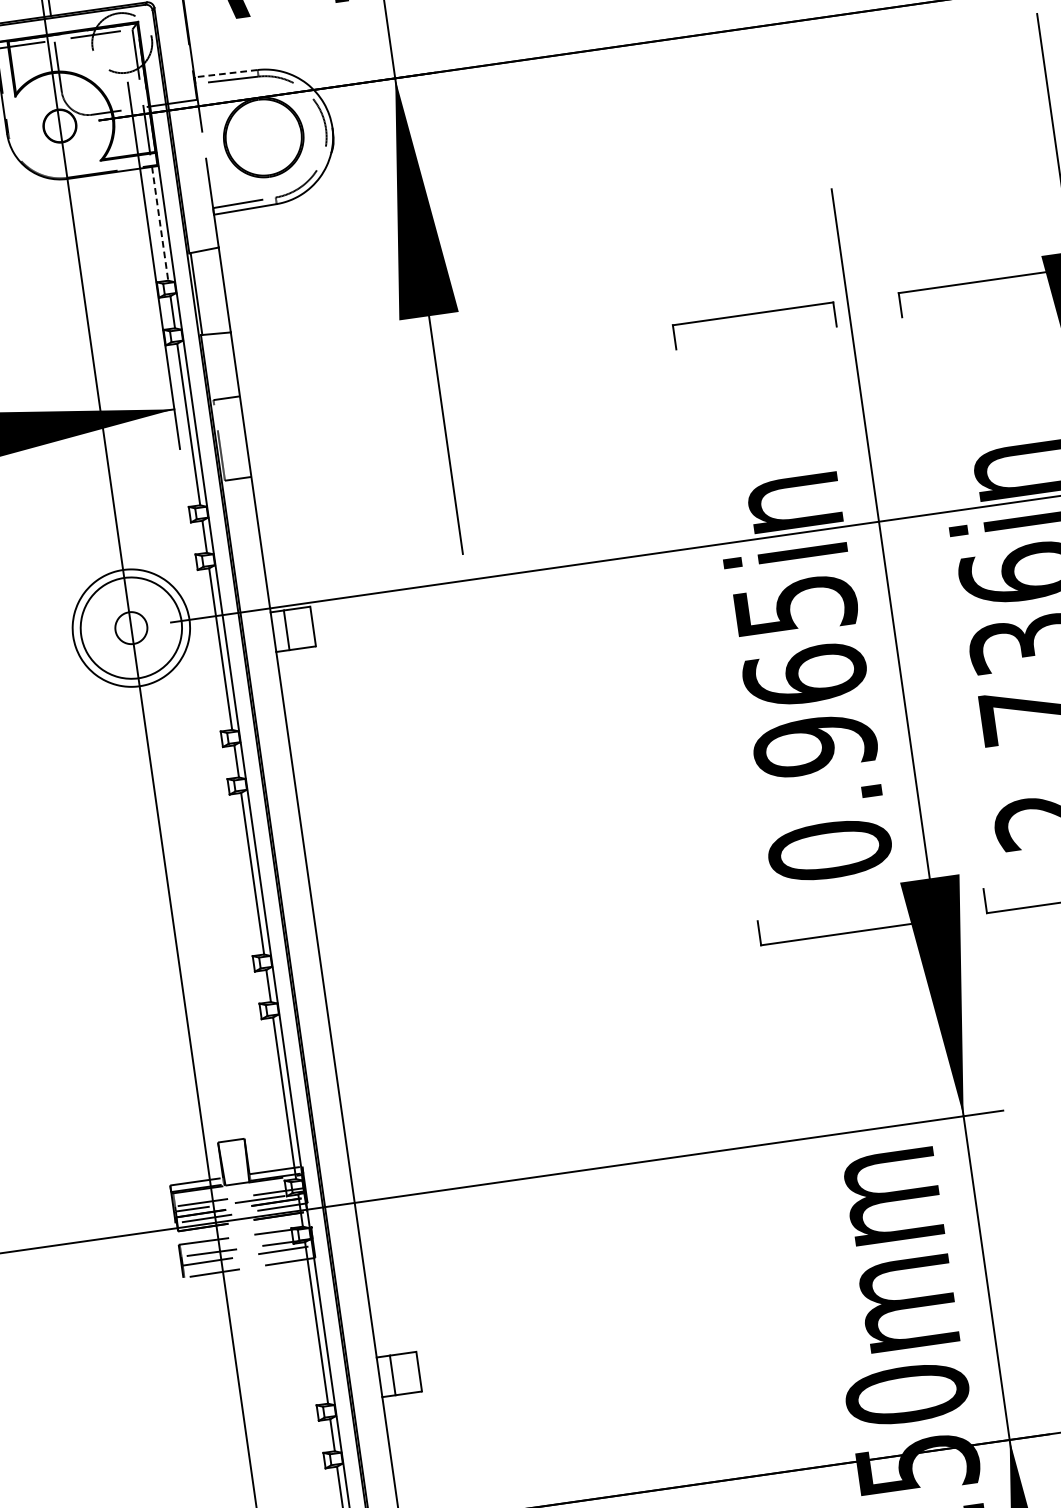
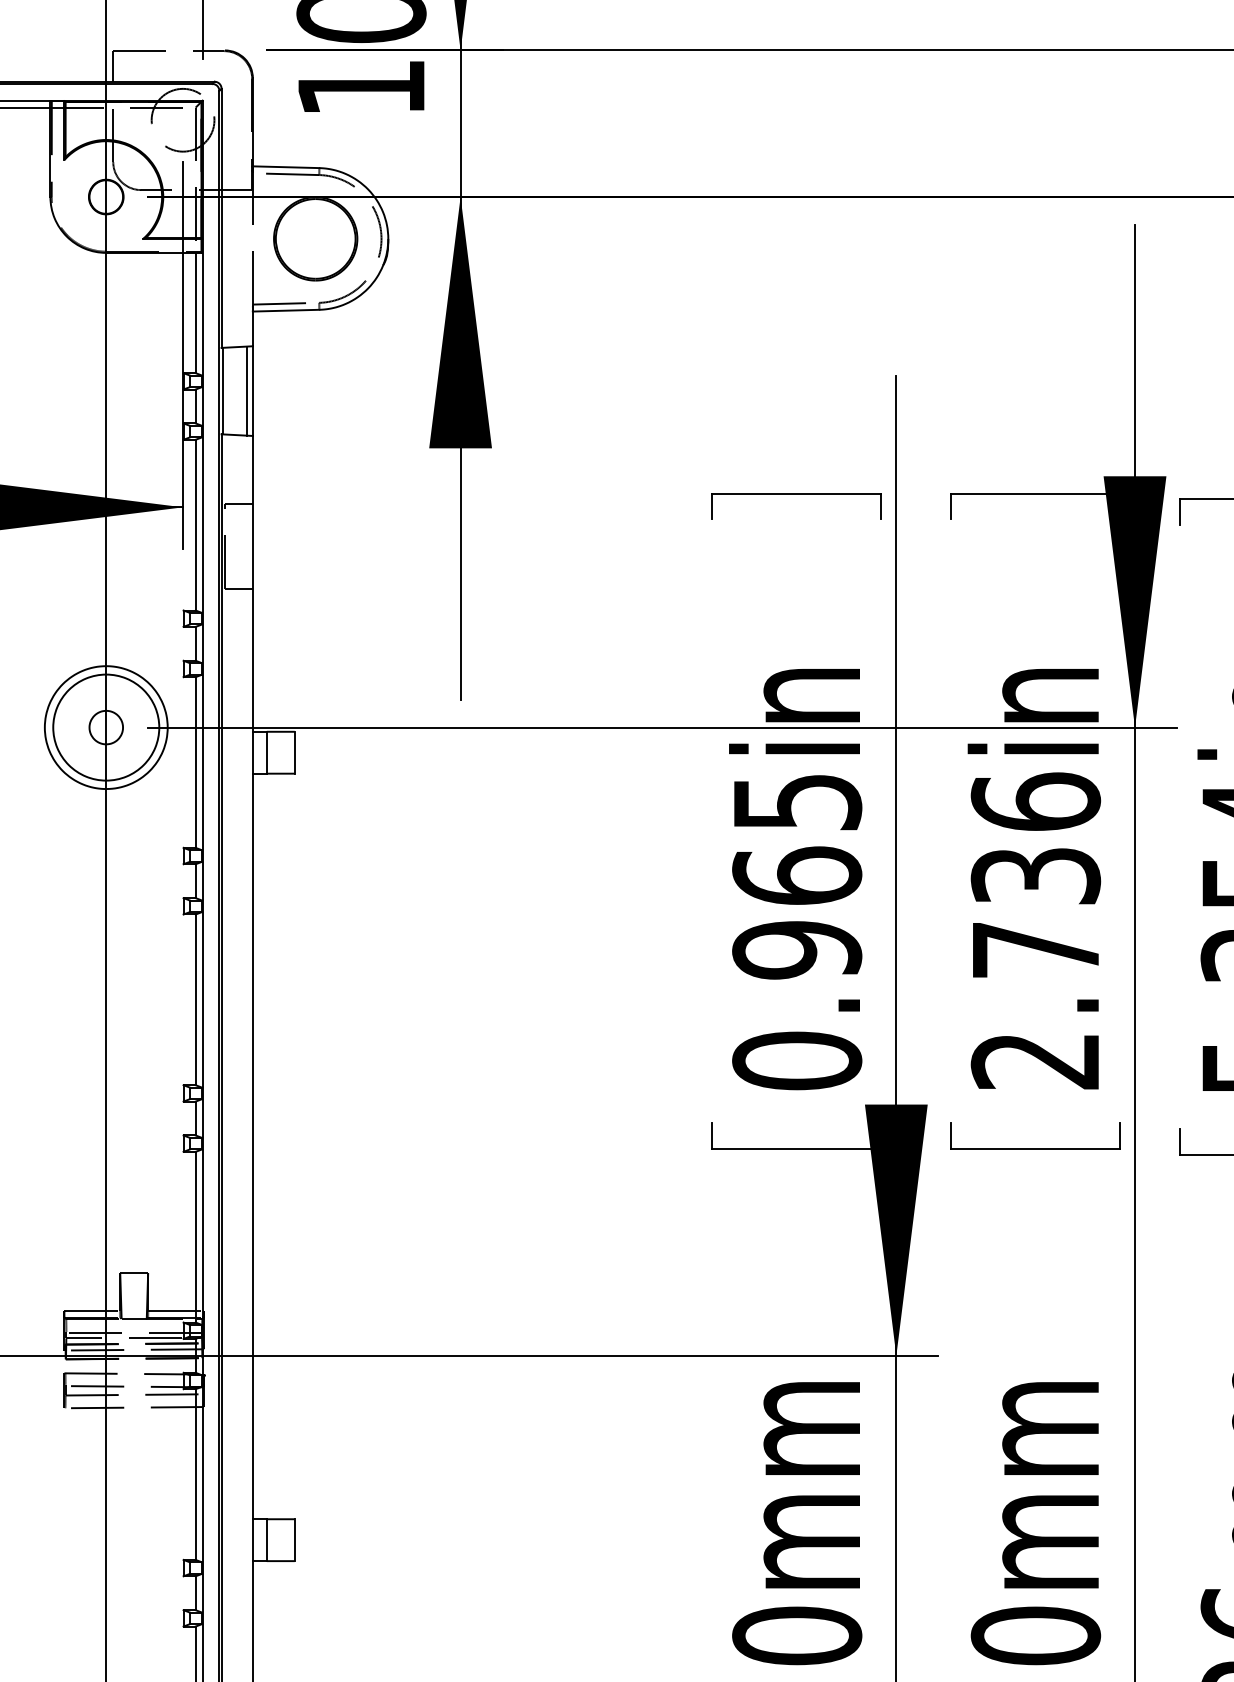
line: (225, 74) -> (285, 167), dashed -> solid
line: (160, 224) -> (195, 313), dashed -> solid
line: (219, 290) -> (247, 390), added

